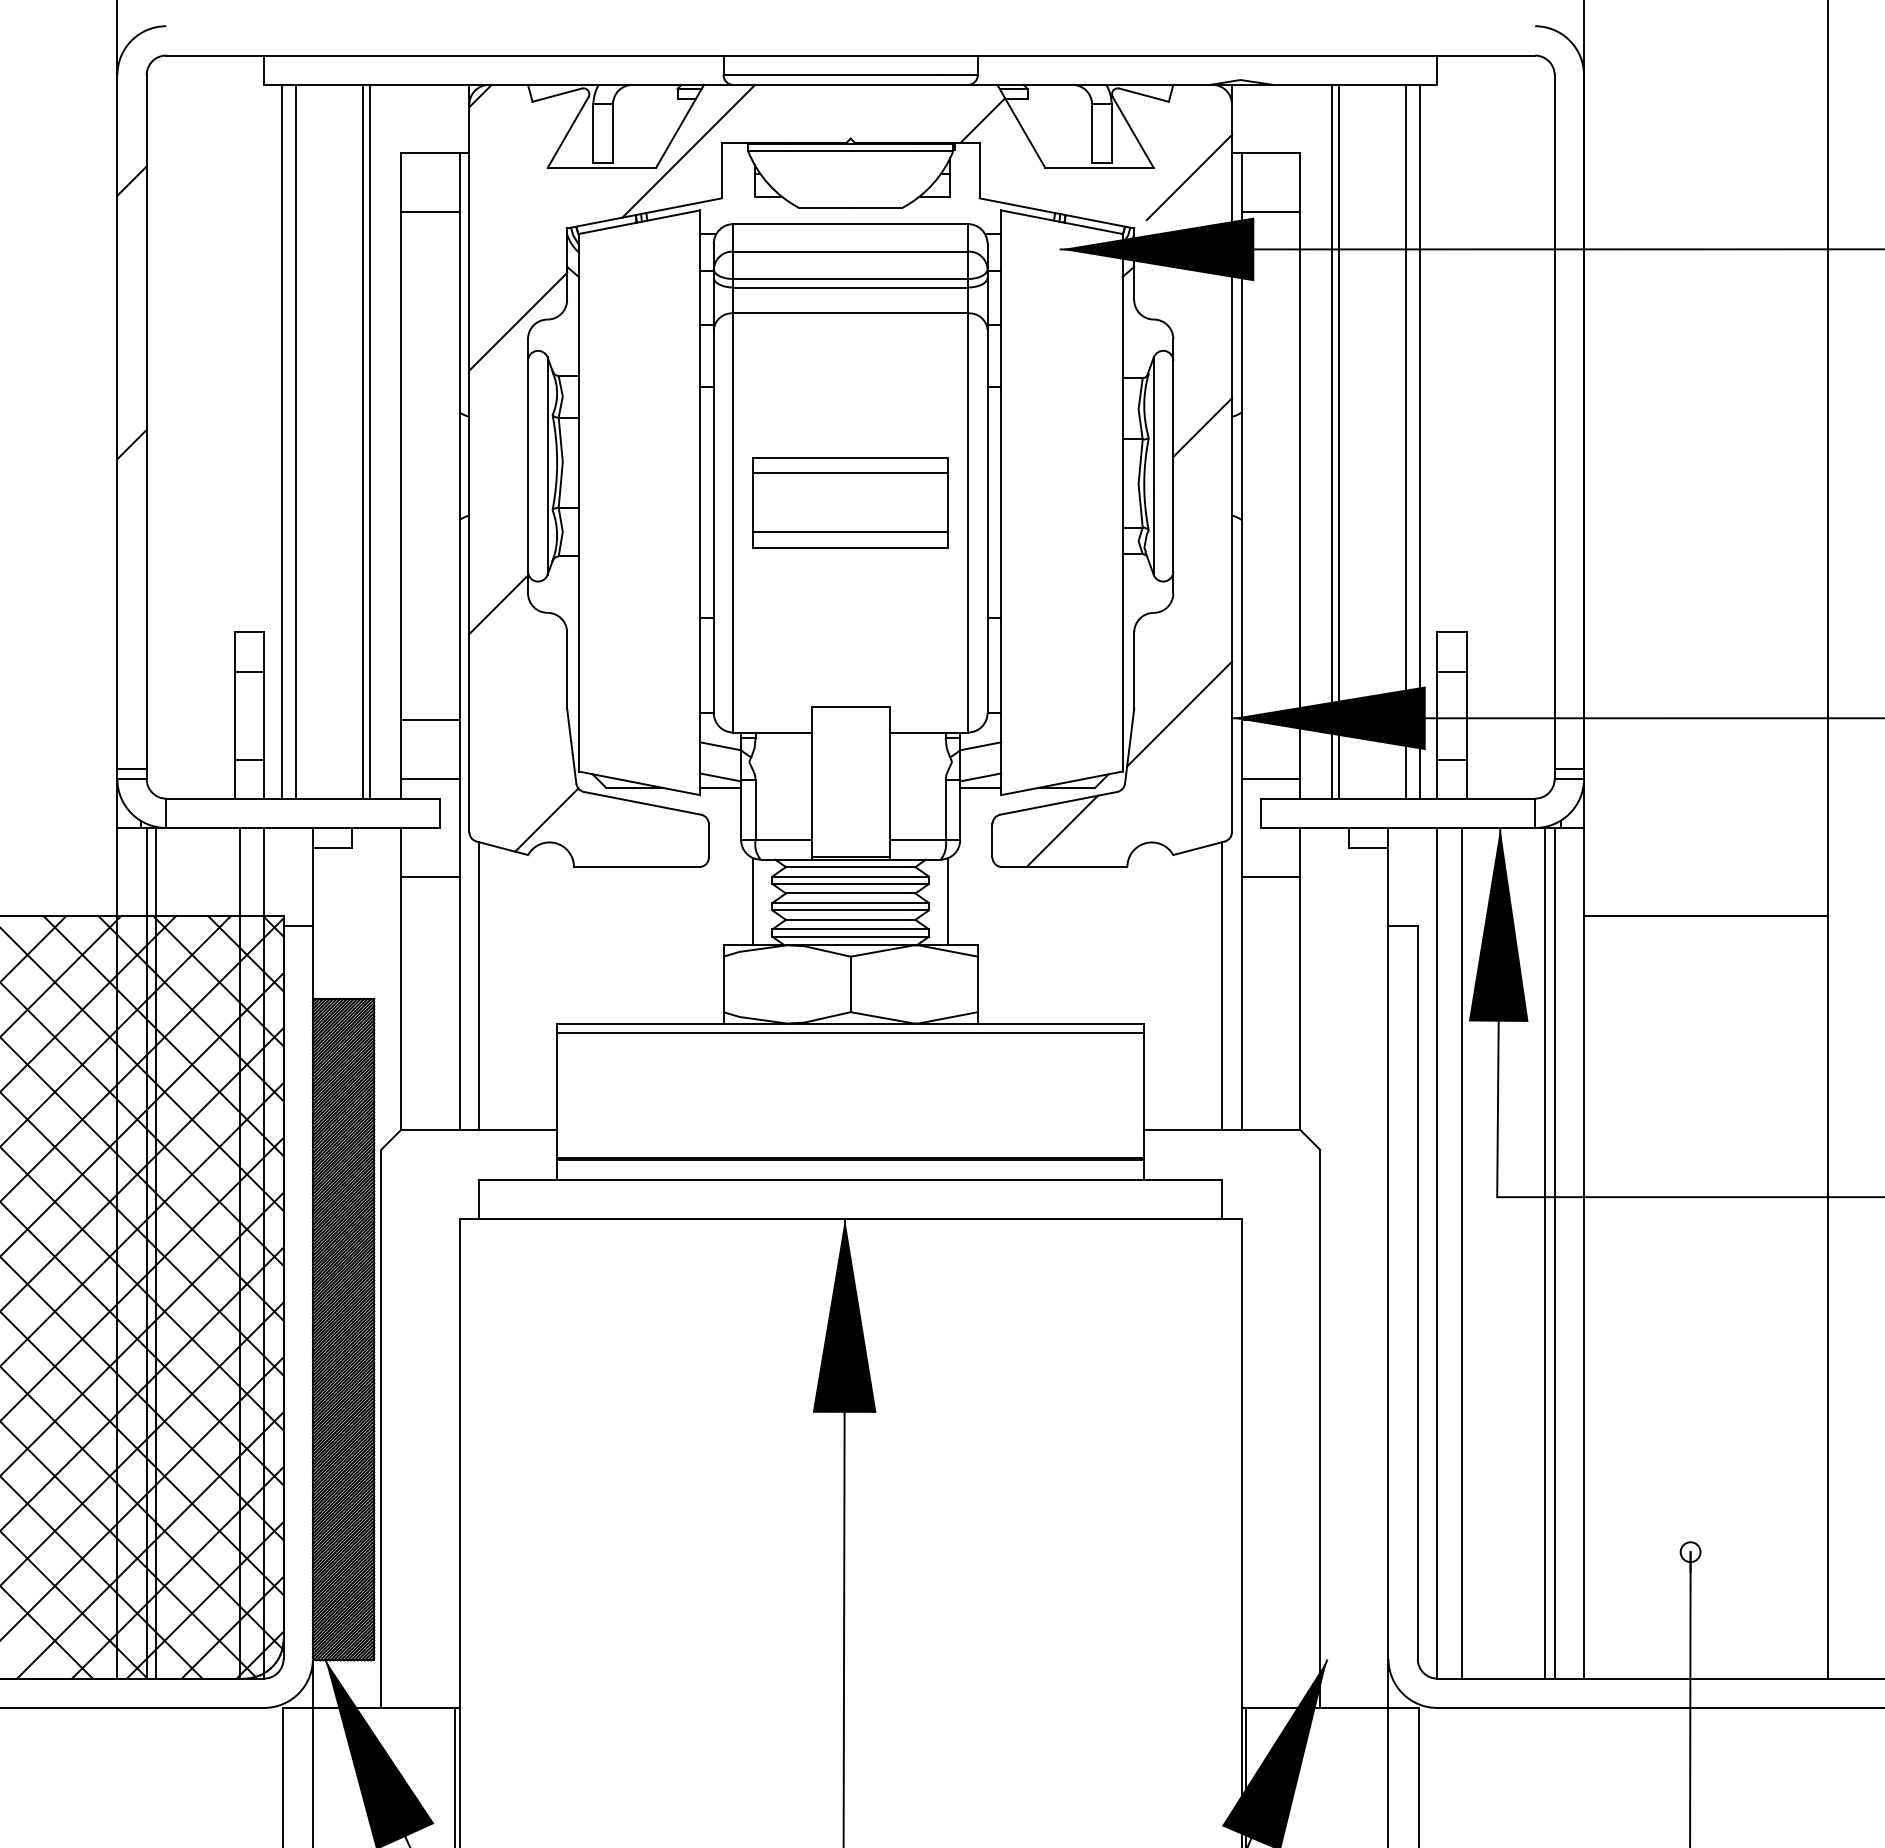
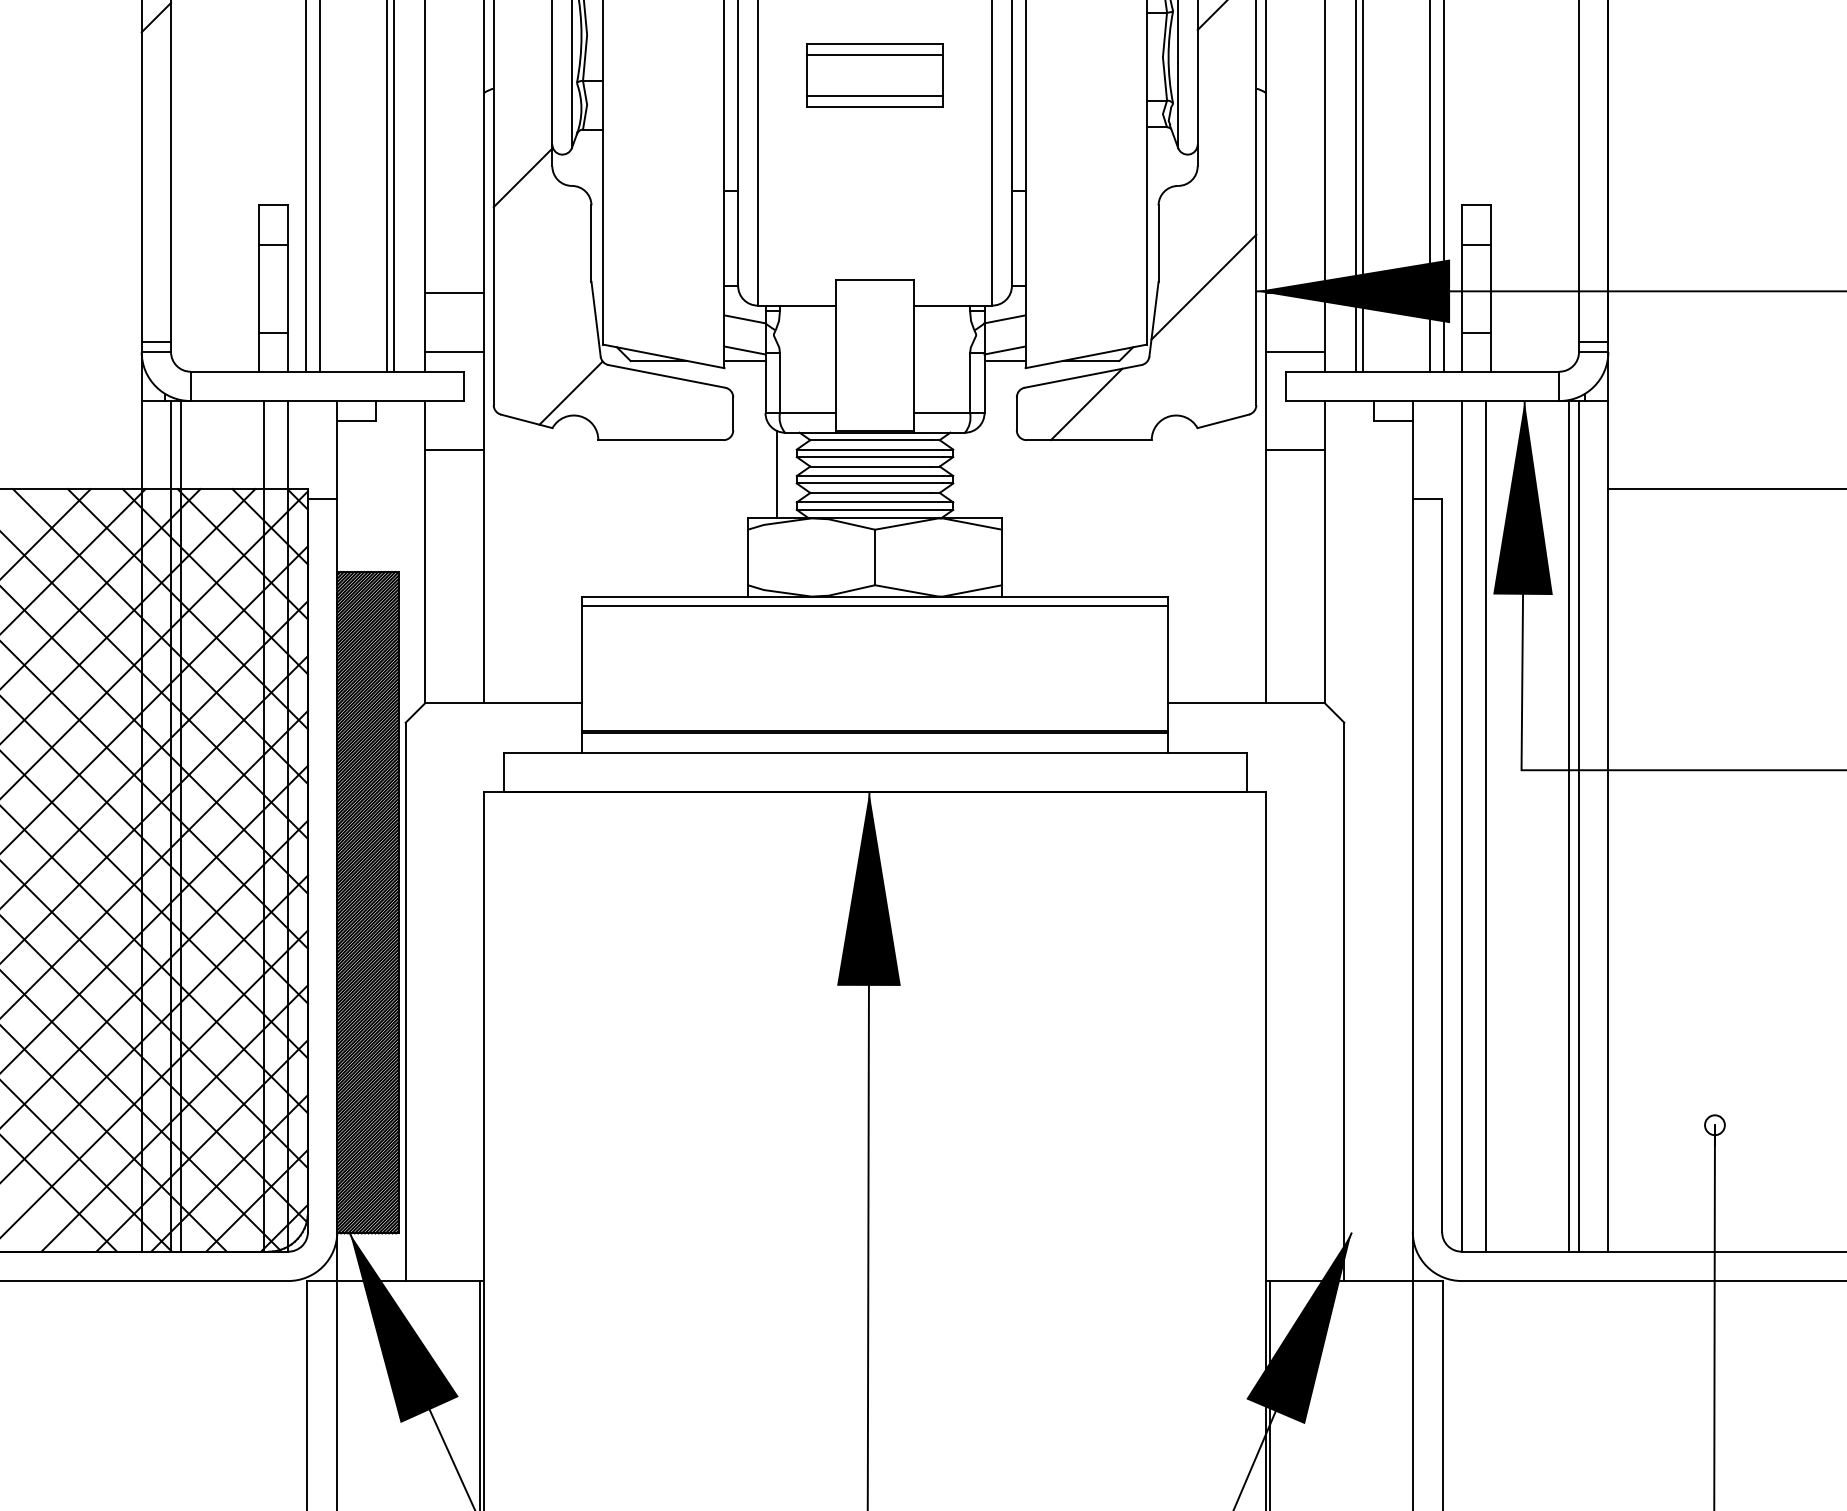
part: (850, 502) -> (874, 75), size x0.7
line: (948, 901) -> (972, 474), removed
line: (479, 986) -> (503, 559), removed
line: (1222, 986) -> (1246, 559), removed

